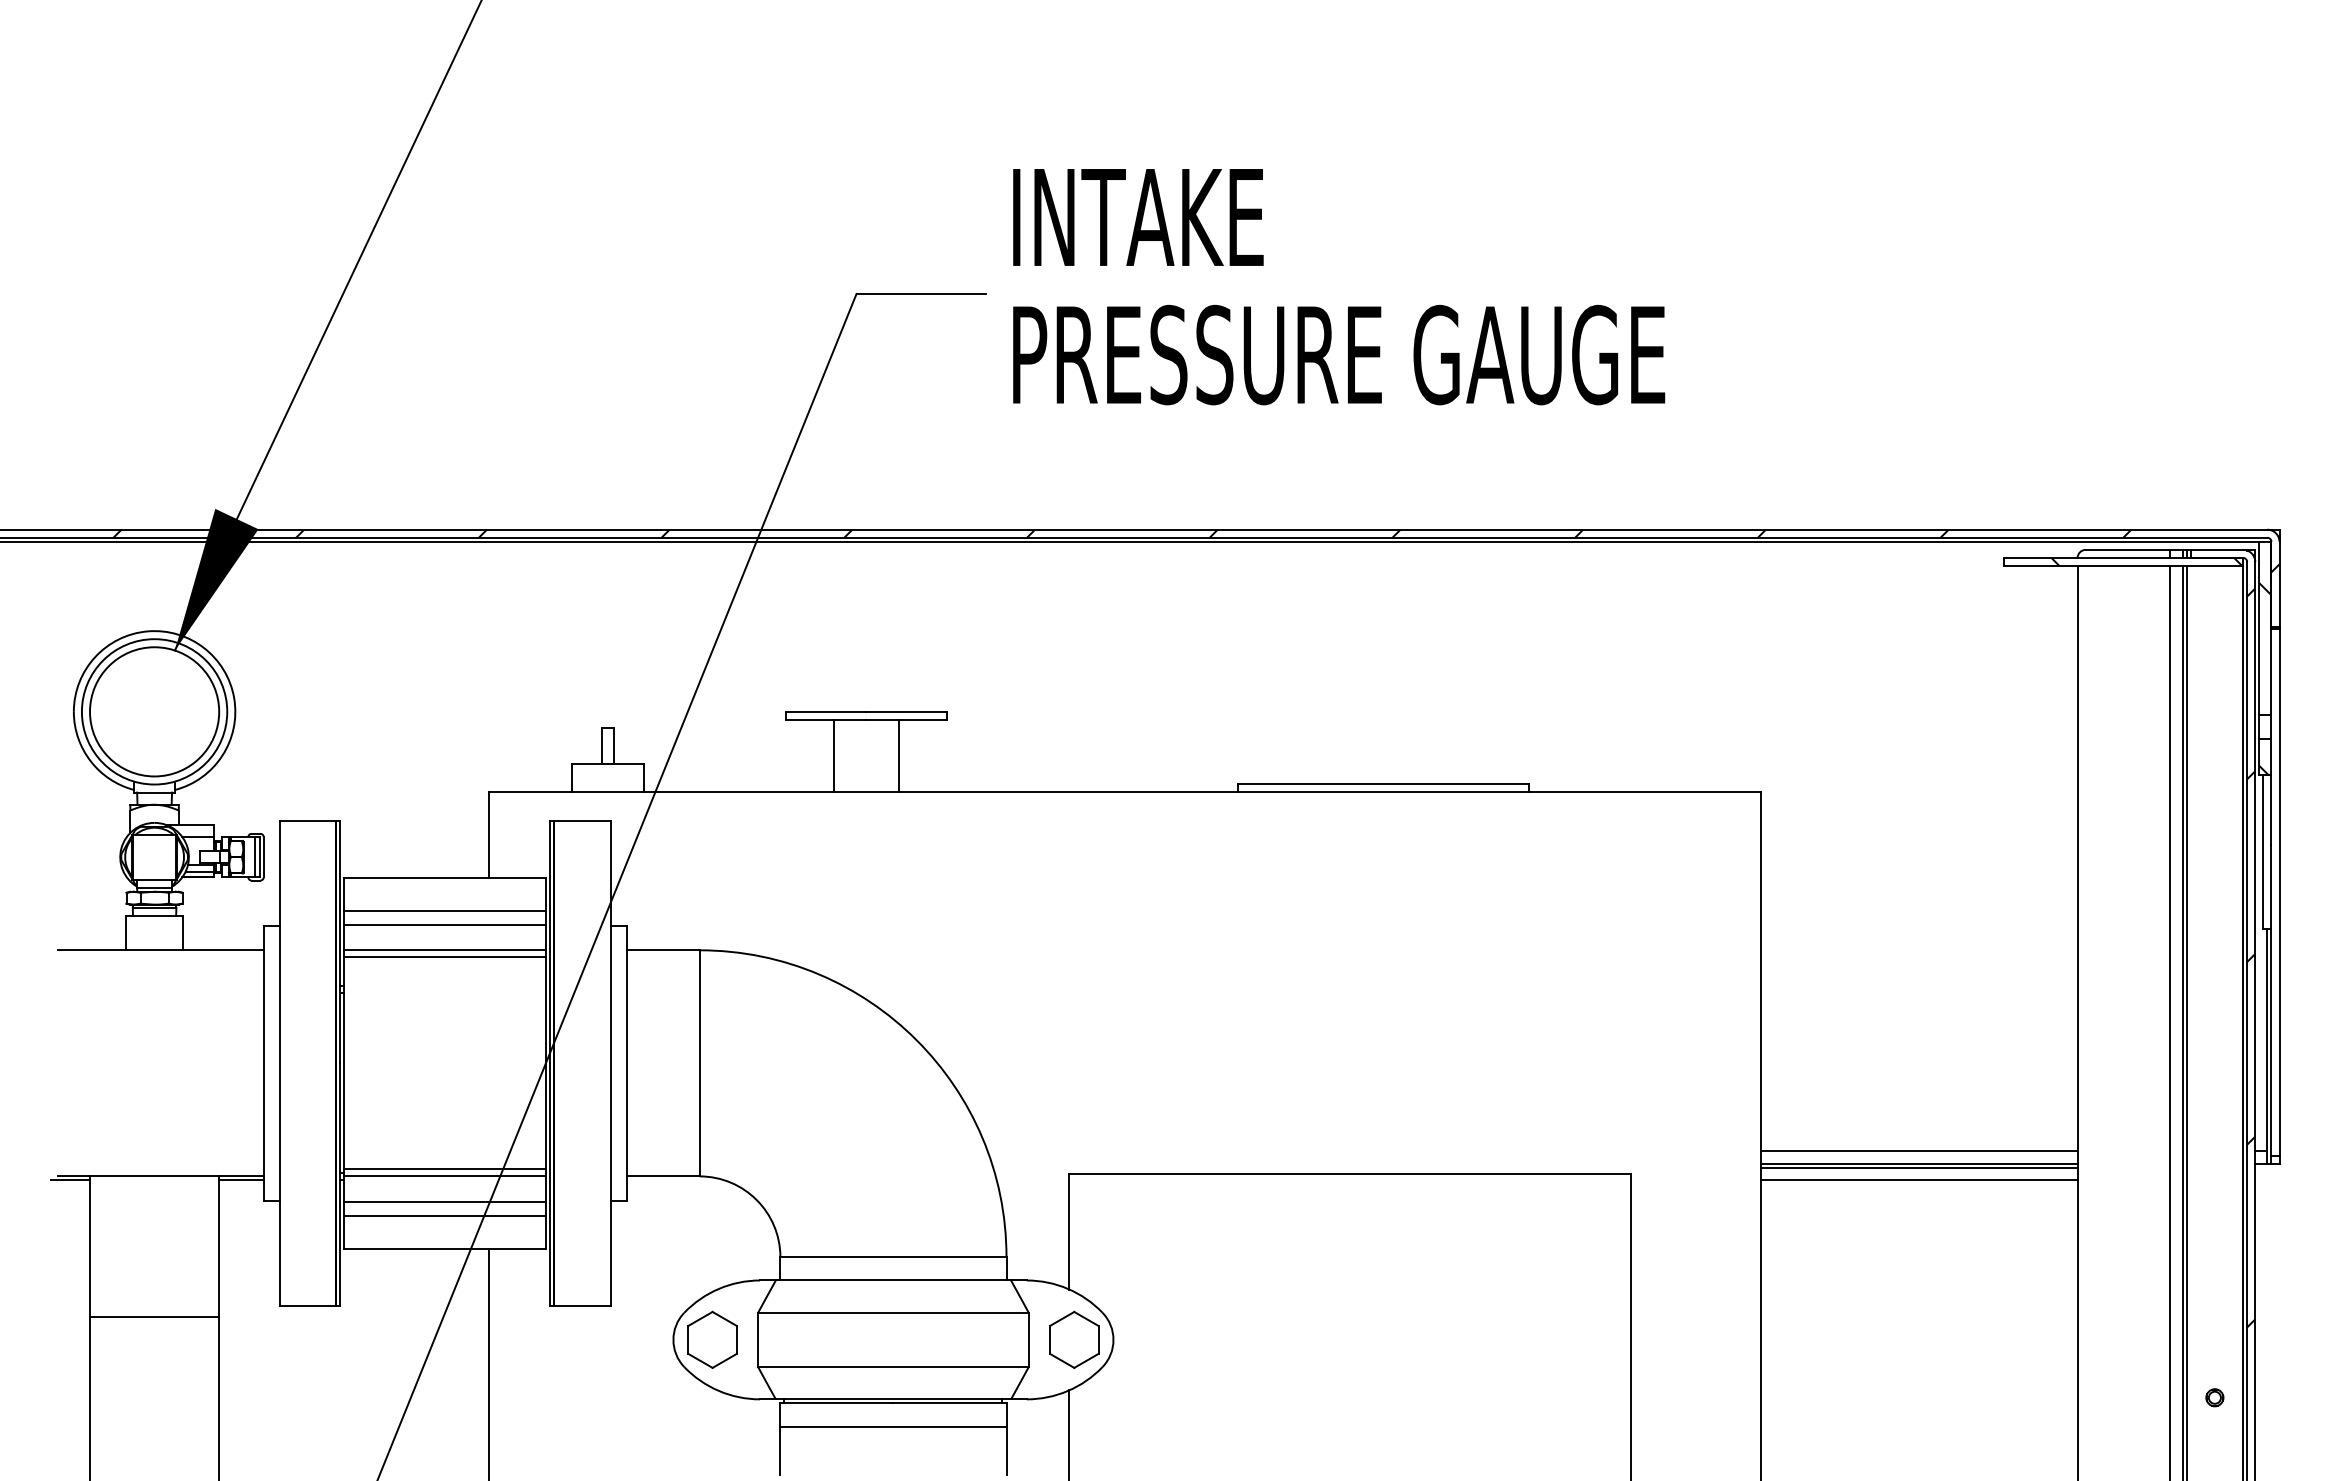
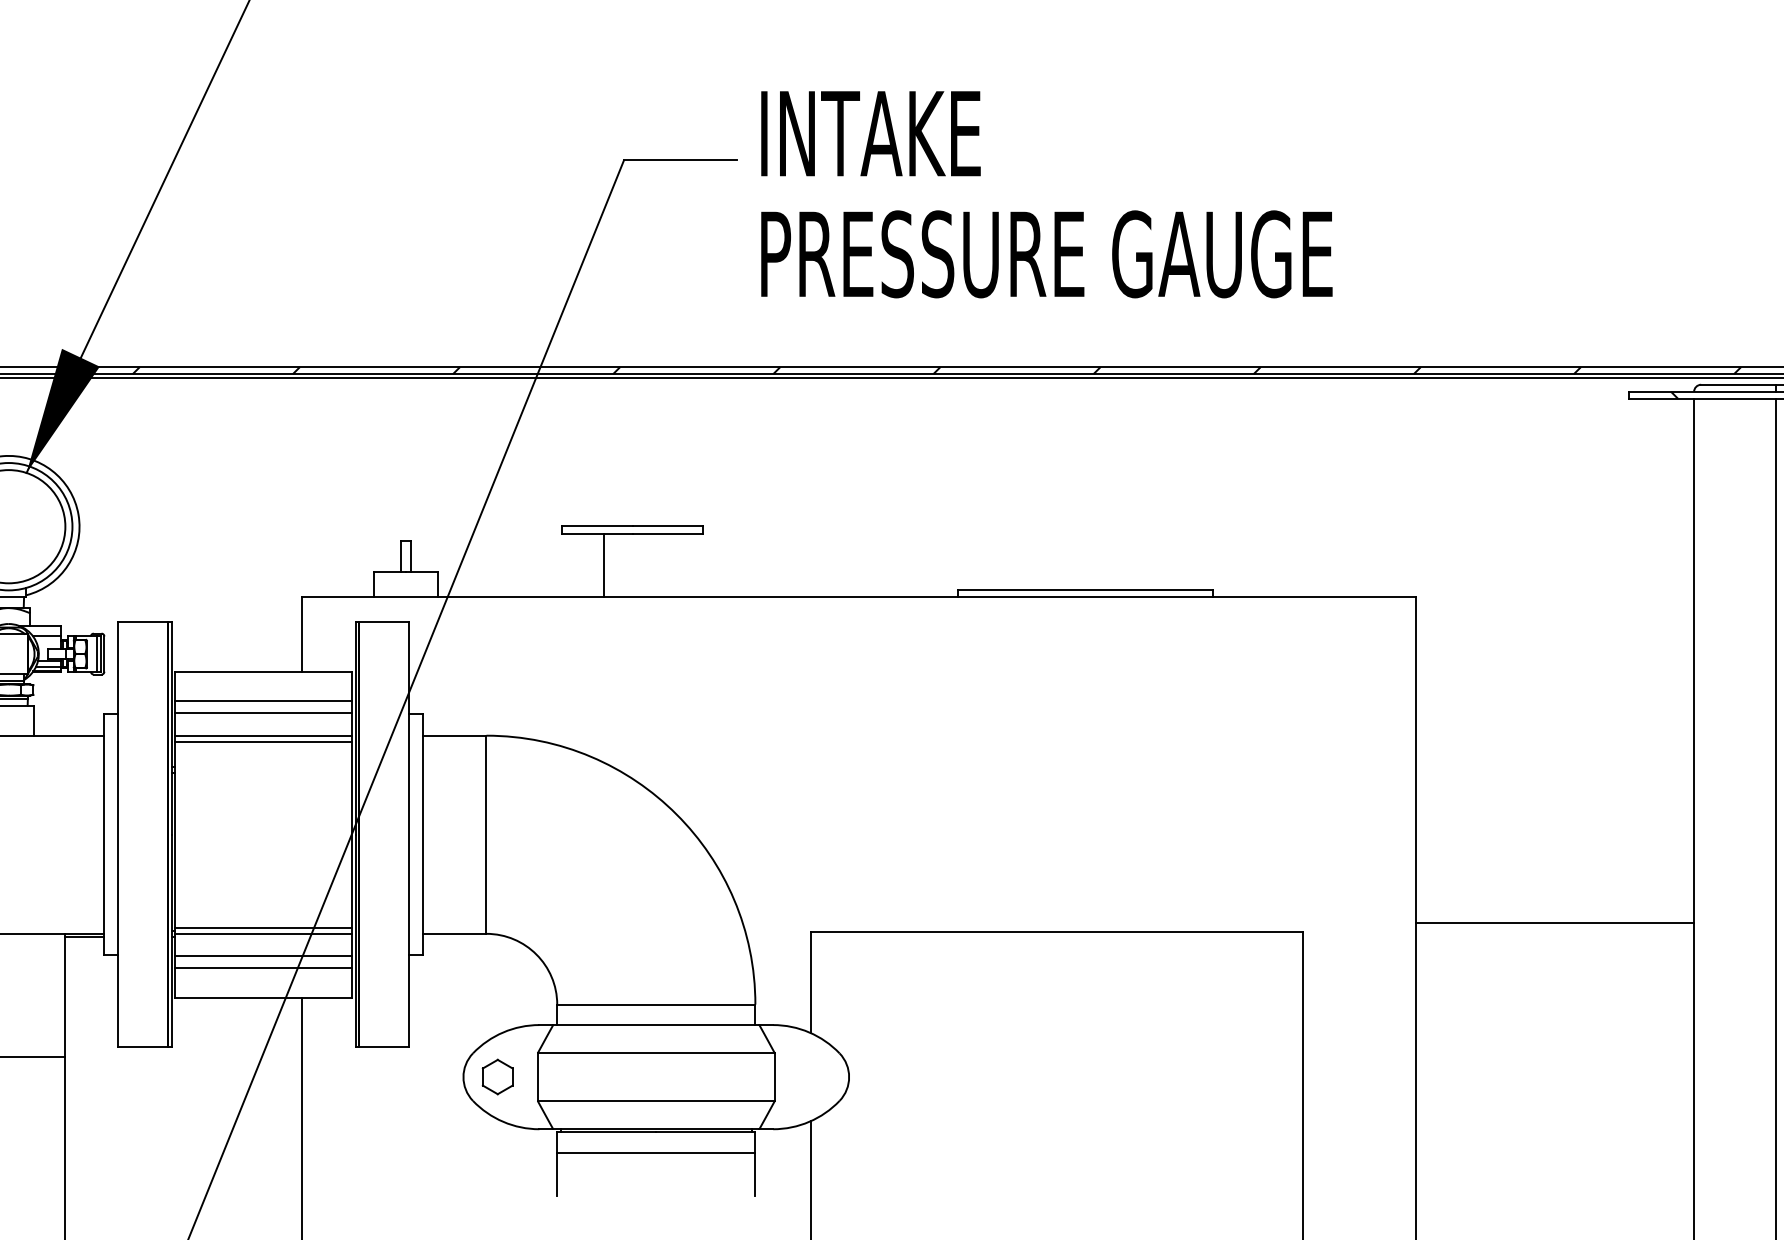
text: (1339, 287) -> (1047, 195), moved
line: (898, 755) -> (660, 564), removed
line: (1918, 1151) -> (1554, 912), removed
line: (1918, 1167) -> (1554, 926), removed
line: (1918, 1179) -> (1554, 936), removed
part: (712, 1339) -> (497, 1076), size x0.7
part: (1074, 1339) -> (814, 1076), removed

